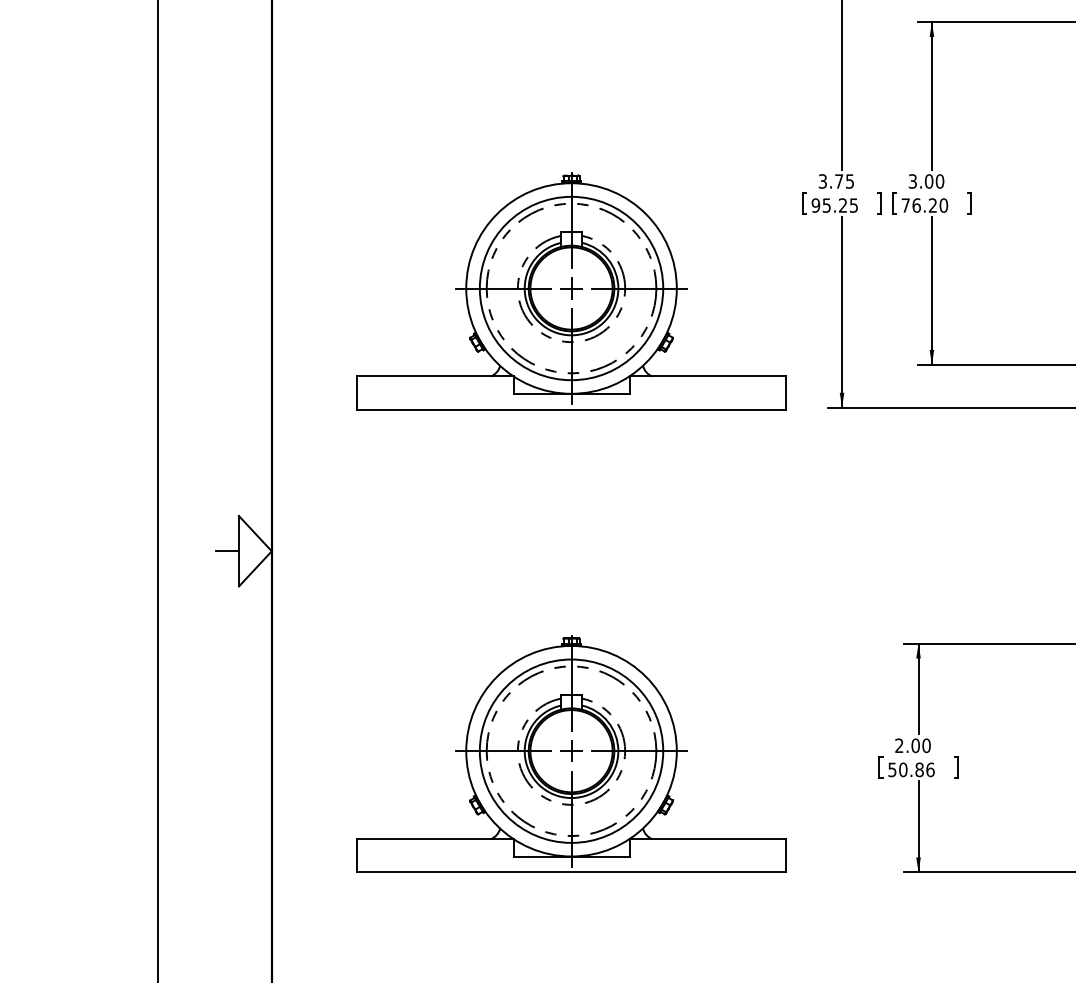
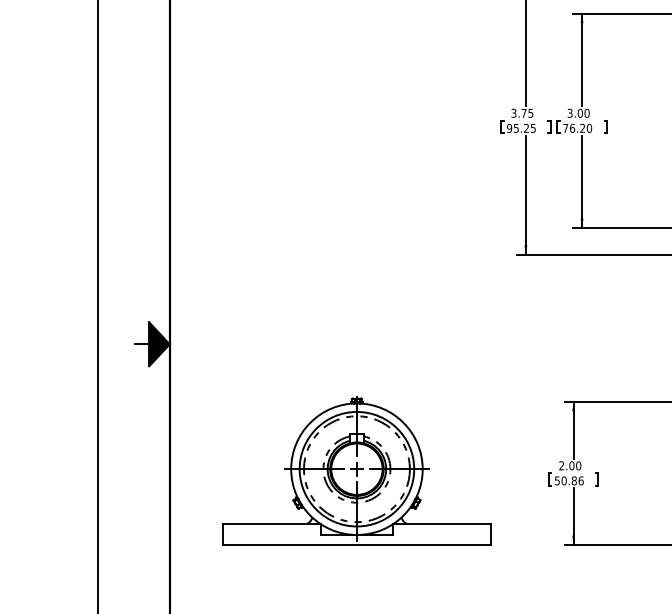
part: (570, 290) -> (356, 181), removed
fill: (255, 551) -> (159, 344), added

